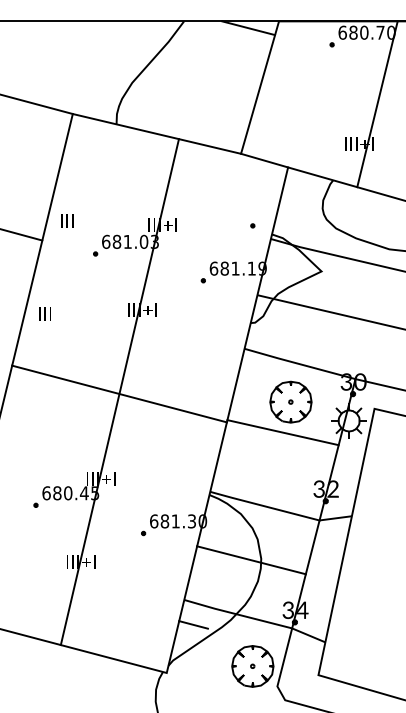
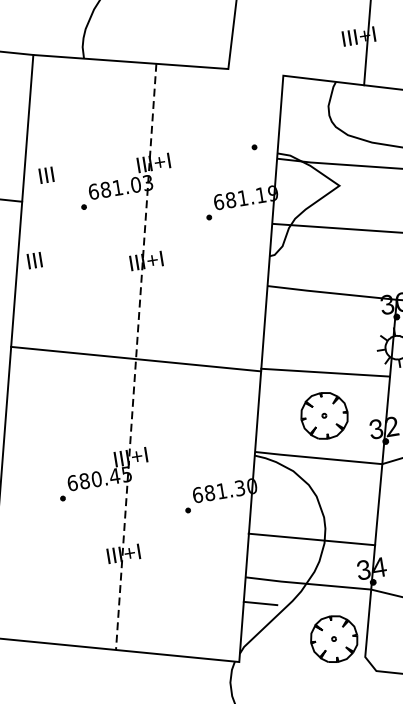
line: (264, 160) -> (255, 72), removed
text: (44, 313) -> (34, 260), moved
line: (119, 392) -> (135, 357), solid -> dashed
part: (290, 401) -> (323, 415), moved
line: (251, 560) -> (311, 539), moved

